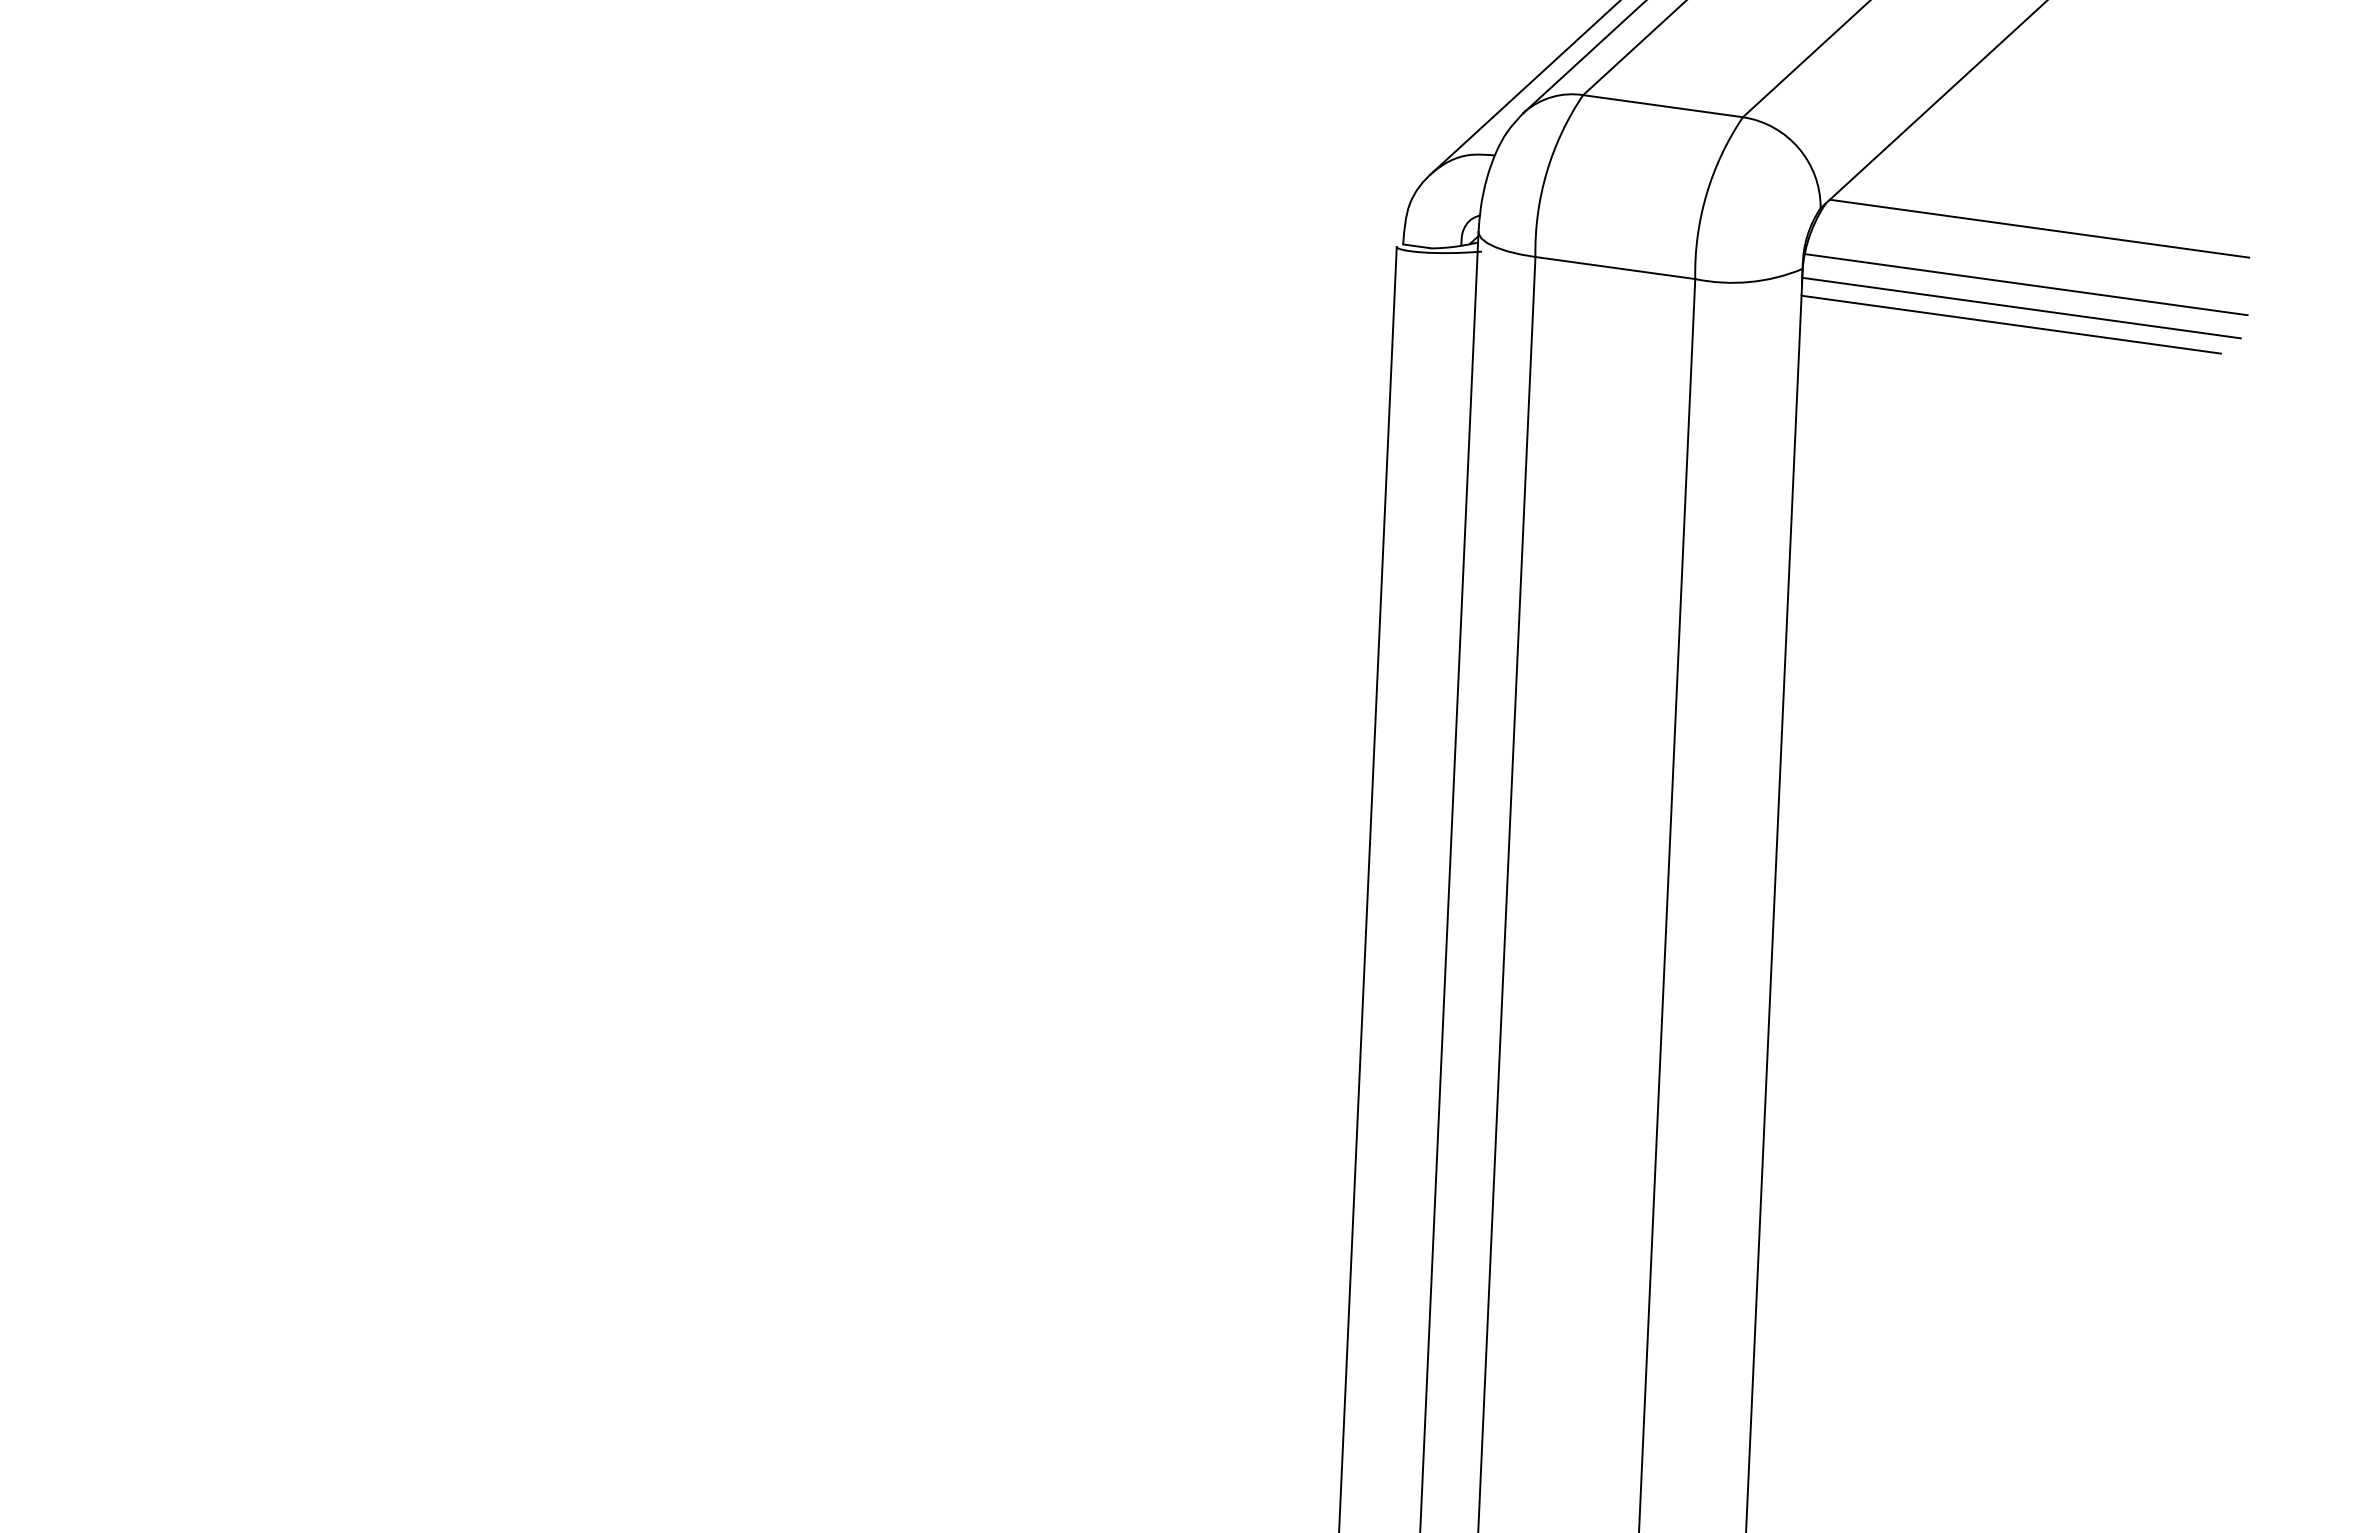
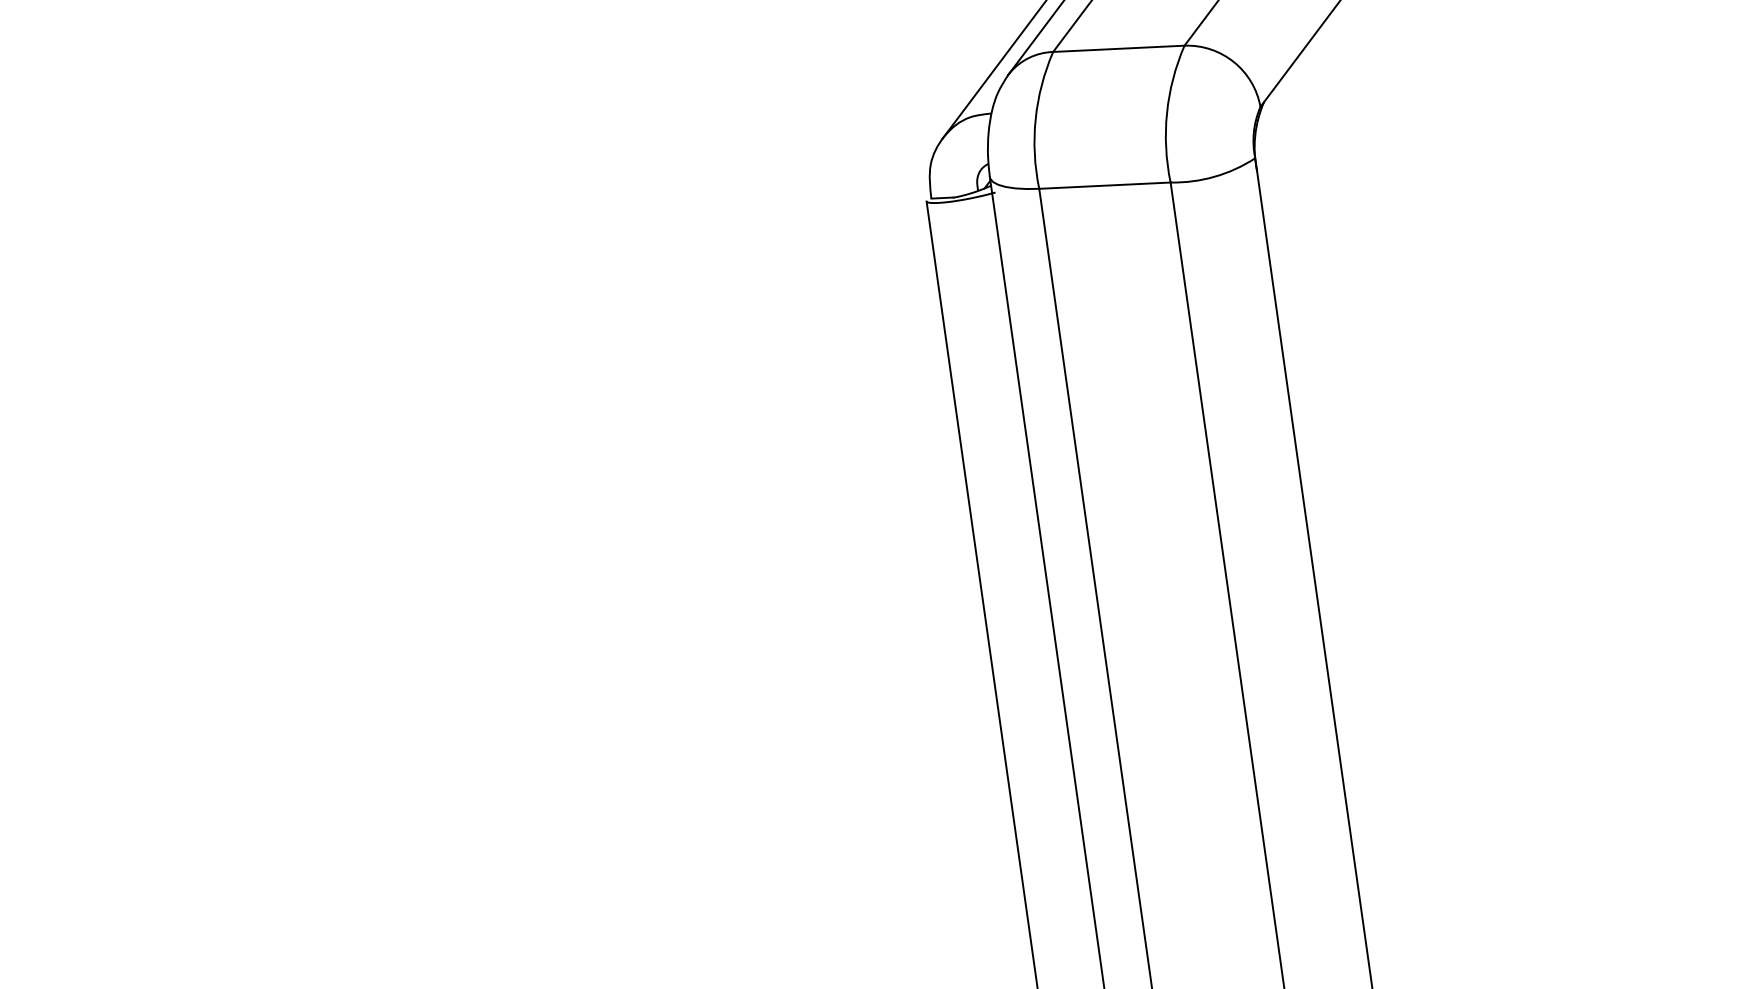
line: (2039, 228) -> (1438, 90), removed
line: (2026, 284) -> (1436, 137), removed
line: (2021, 307) -> (1436, 156), removed
line: (2010, 324) -> (1430, 171), removed

